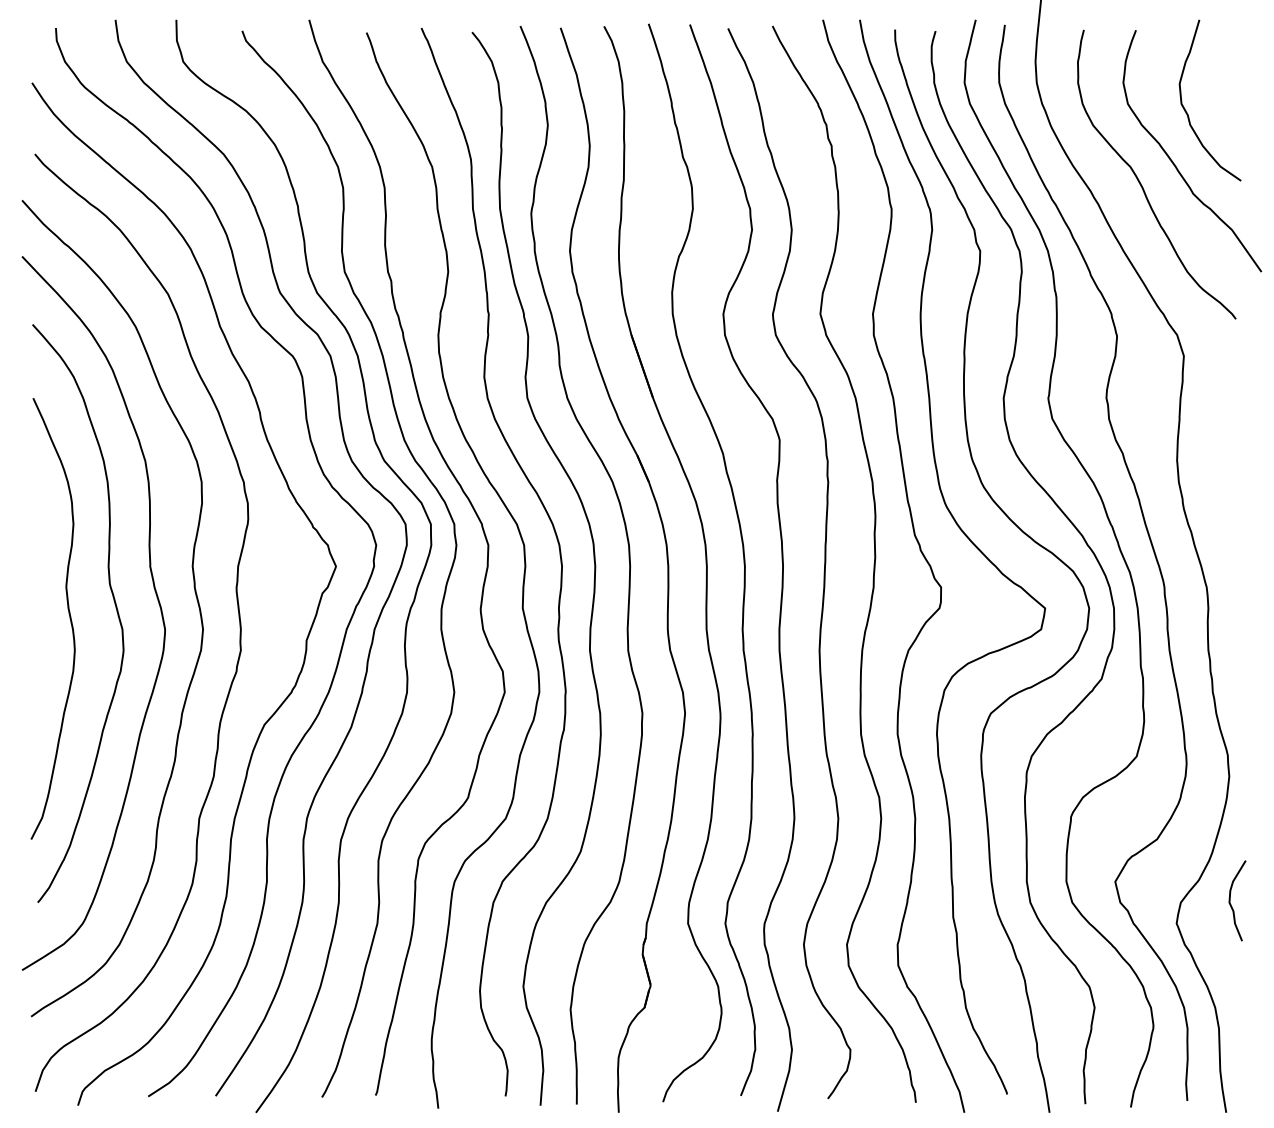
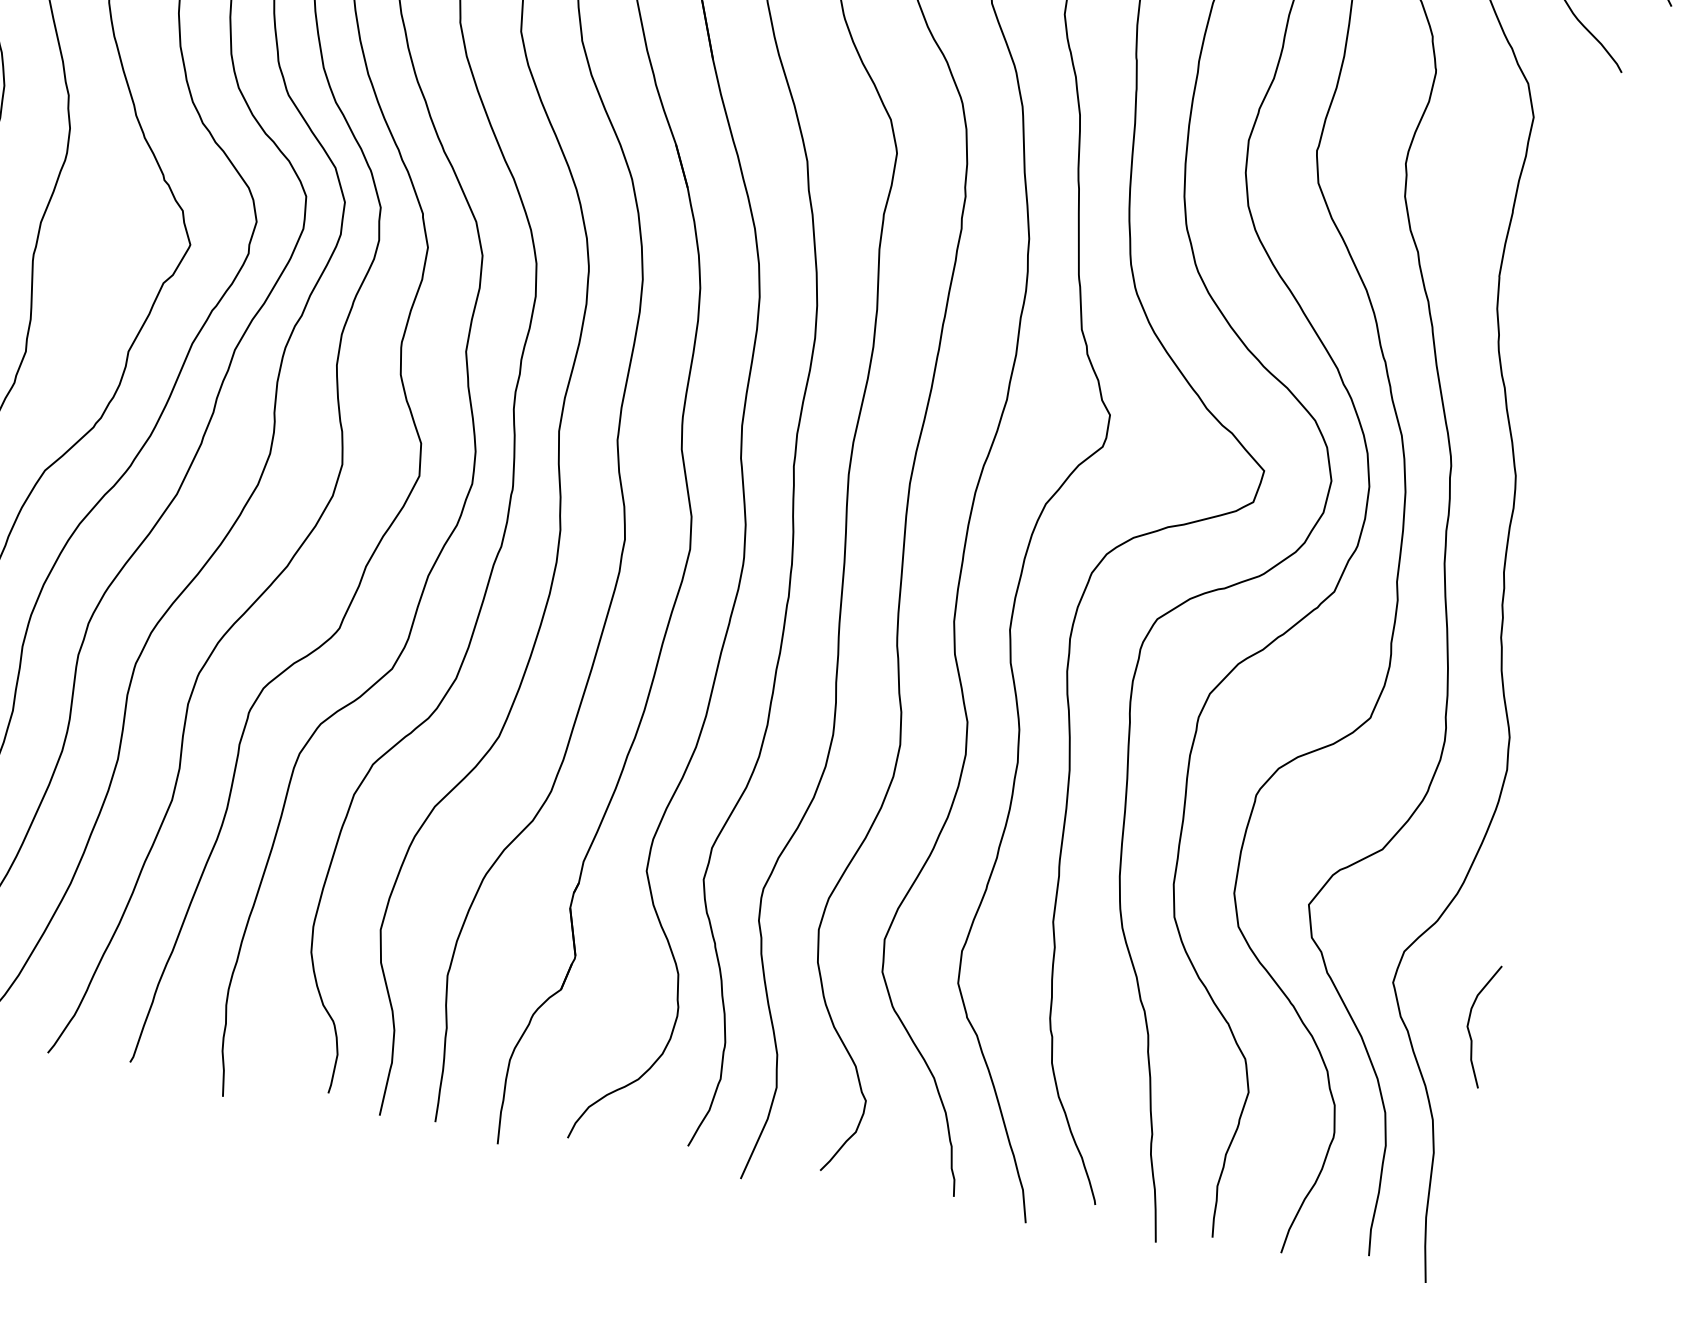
curve: (1230, 900) -> (1469, 1023), moved

